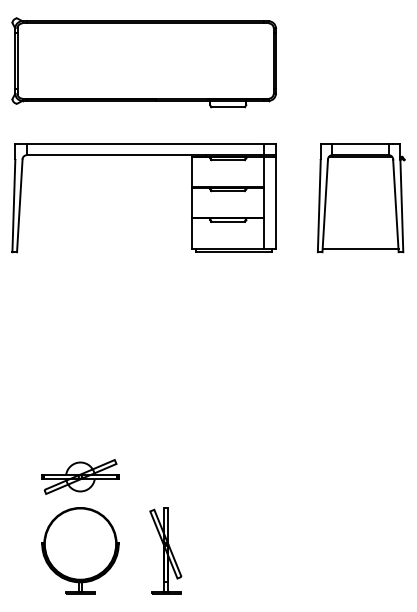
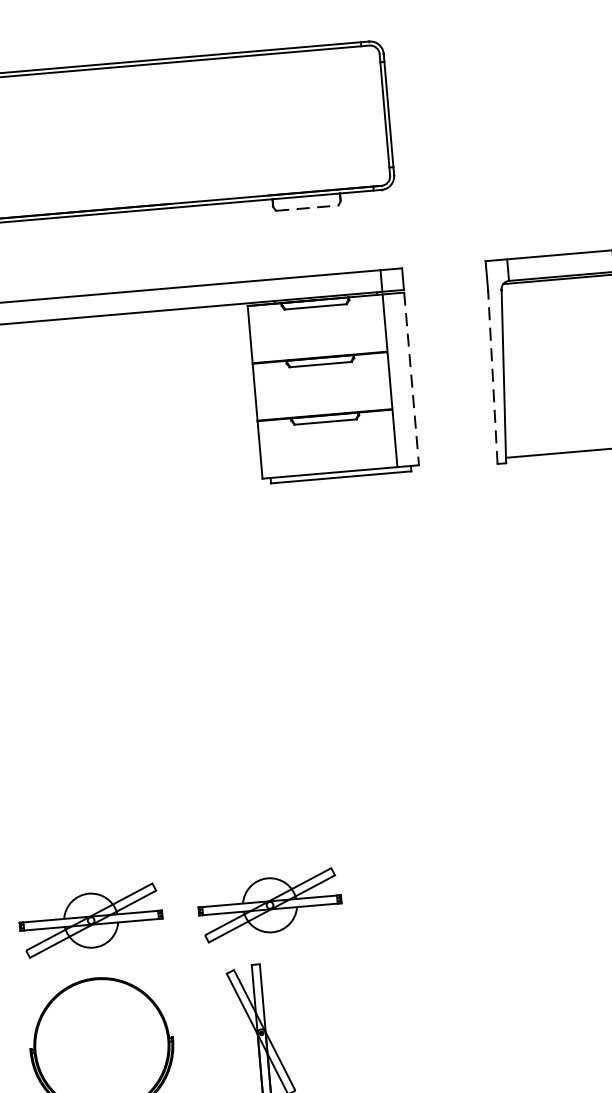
line: (228, 107) -> (307, 208), solid -> dashed
line: (275, 203) -> (410, 379), solid -> dashed
line: (319, 205) -> (493, 376), solid -> dashed
part: (176, 476) -> (270, 904), added

